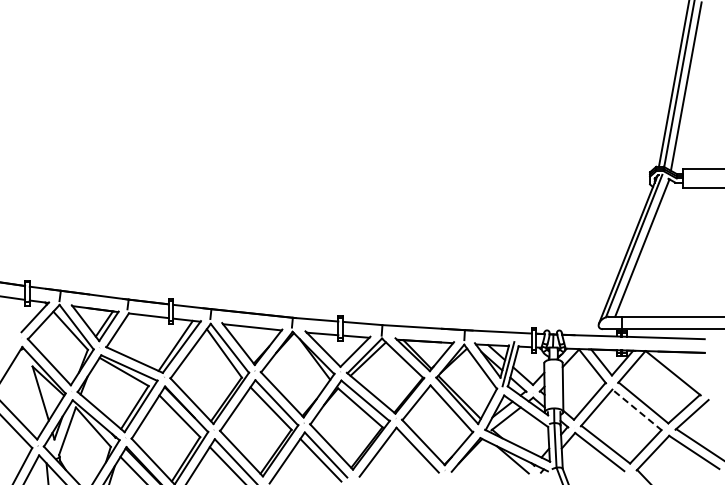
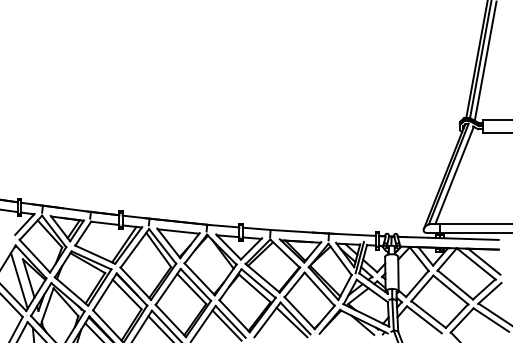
line: (684, 369) -> (484, 261), added
line: (27, 396) -> (19, 280), added
line: (636, 409) -> (450, 289), dashed -> solid
line: (412, 455) -> (291, 322), added

